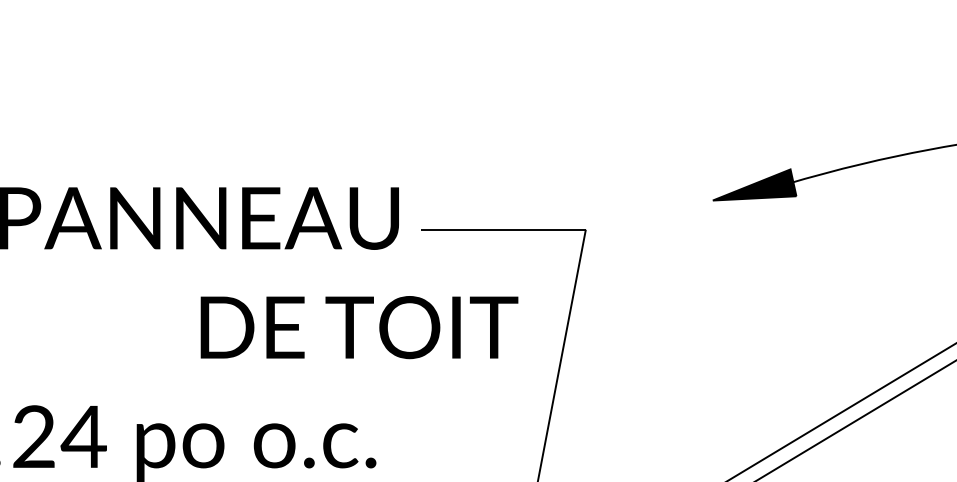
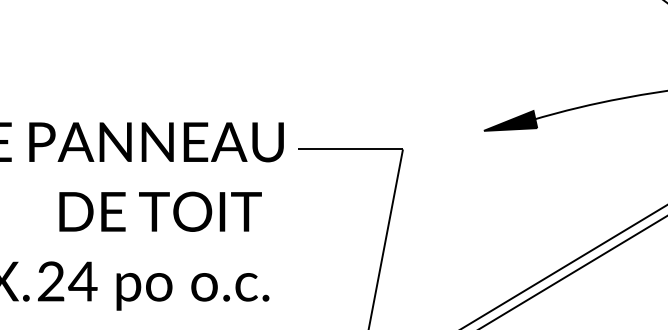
text: (359, 327) -> (160, 211), moved

